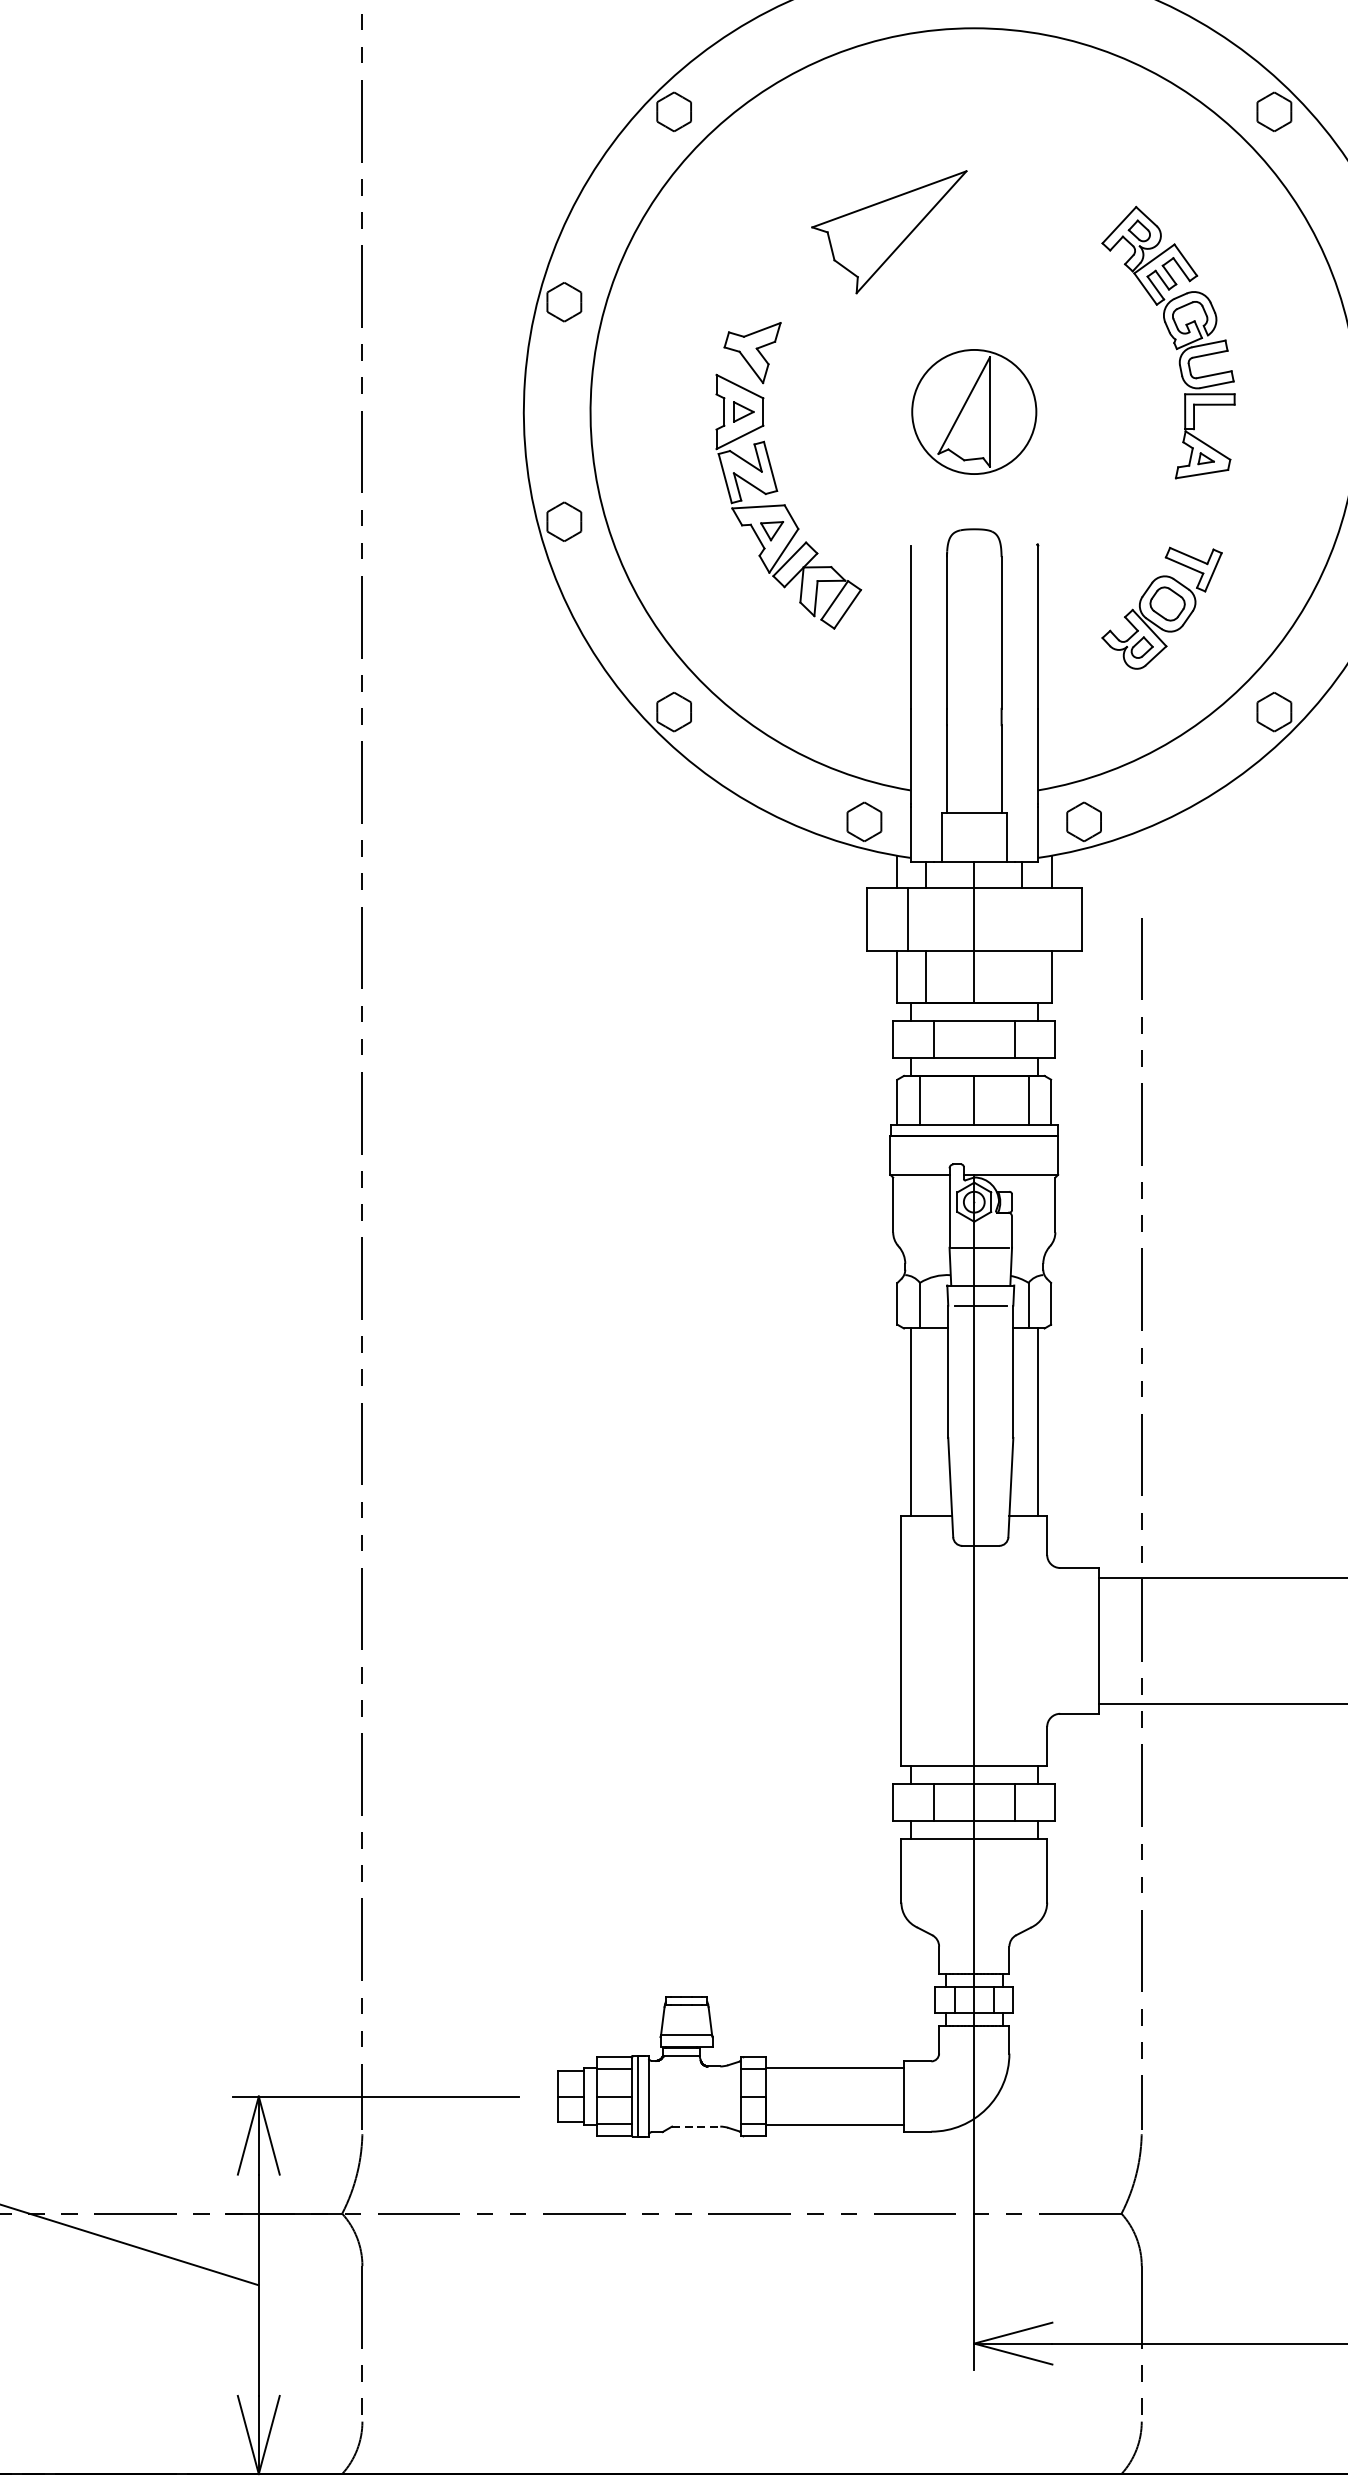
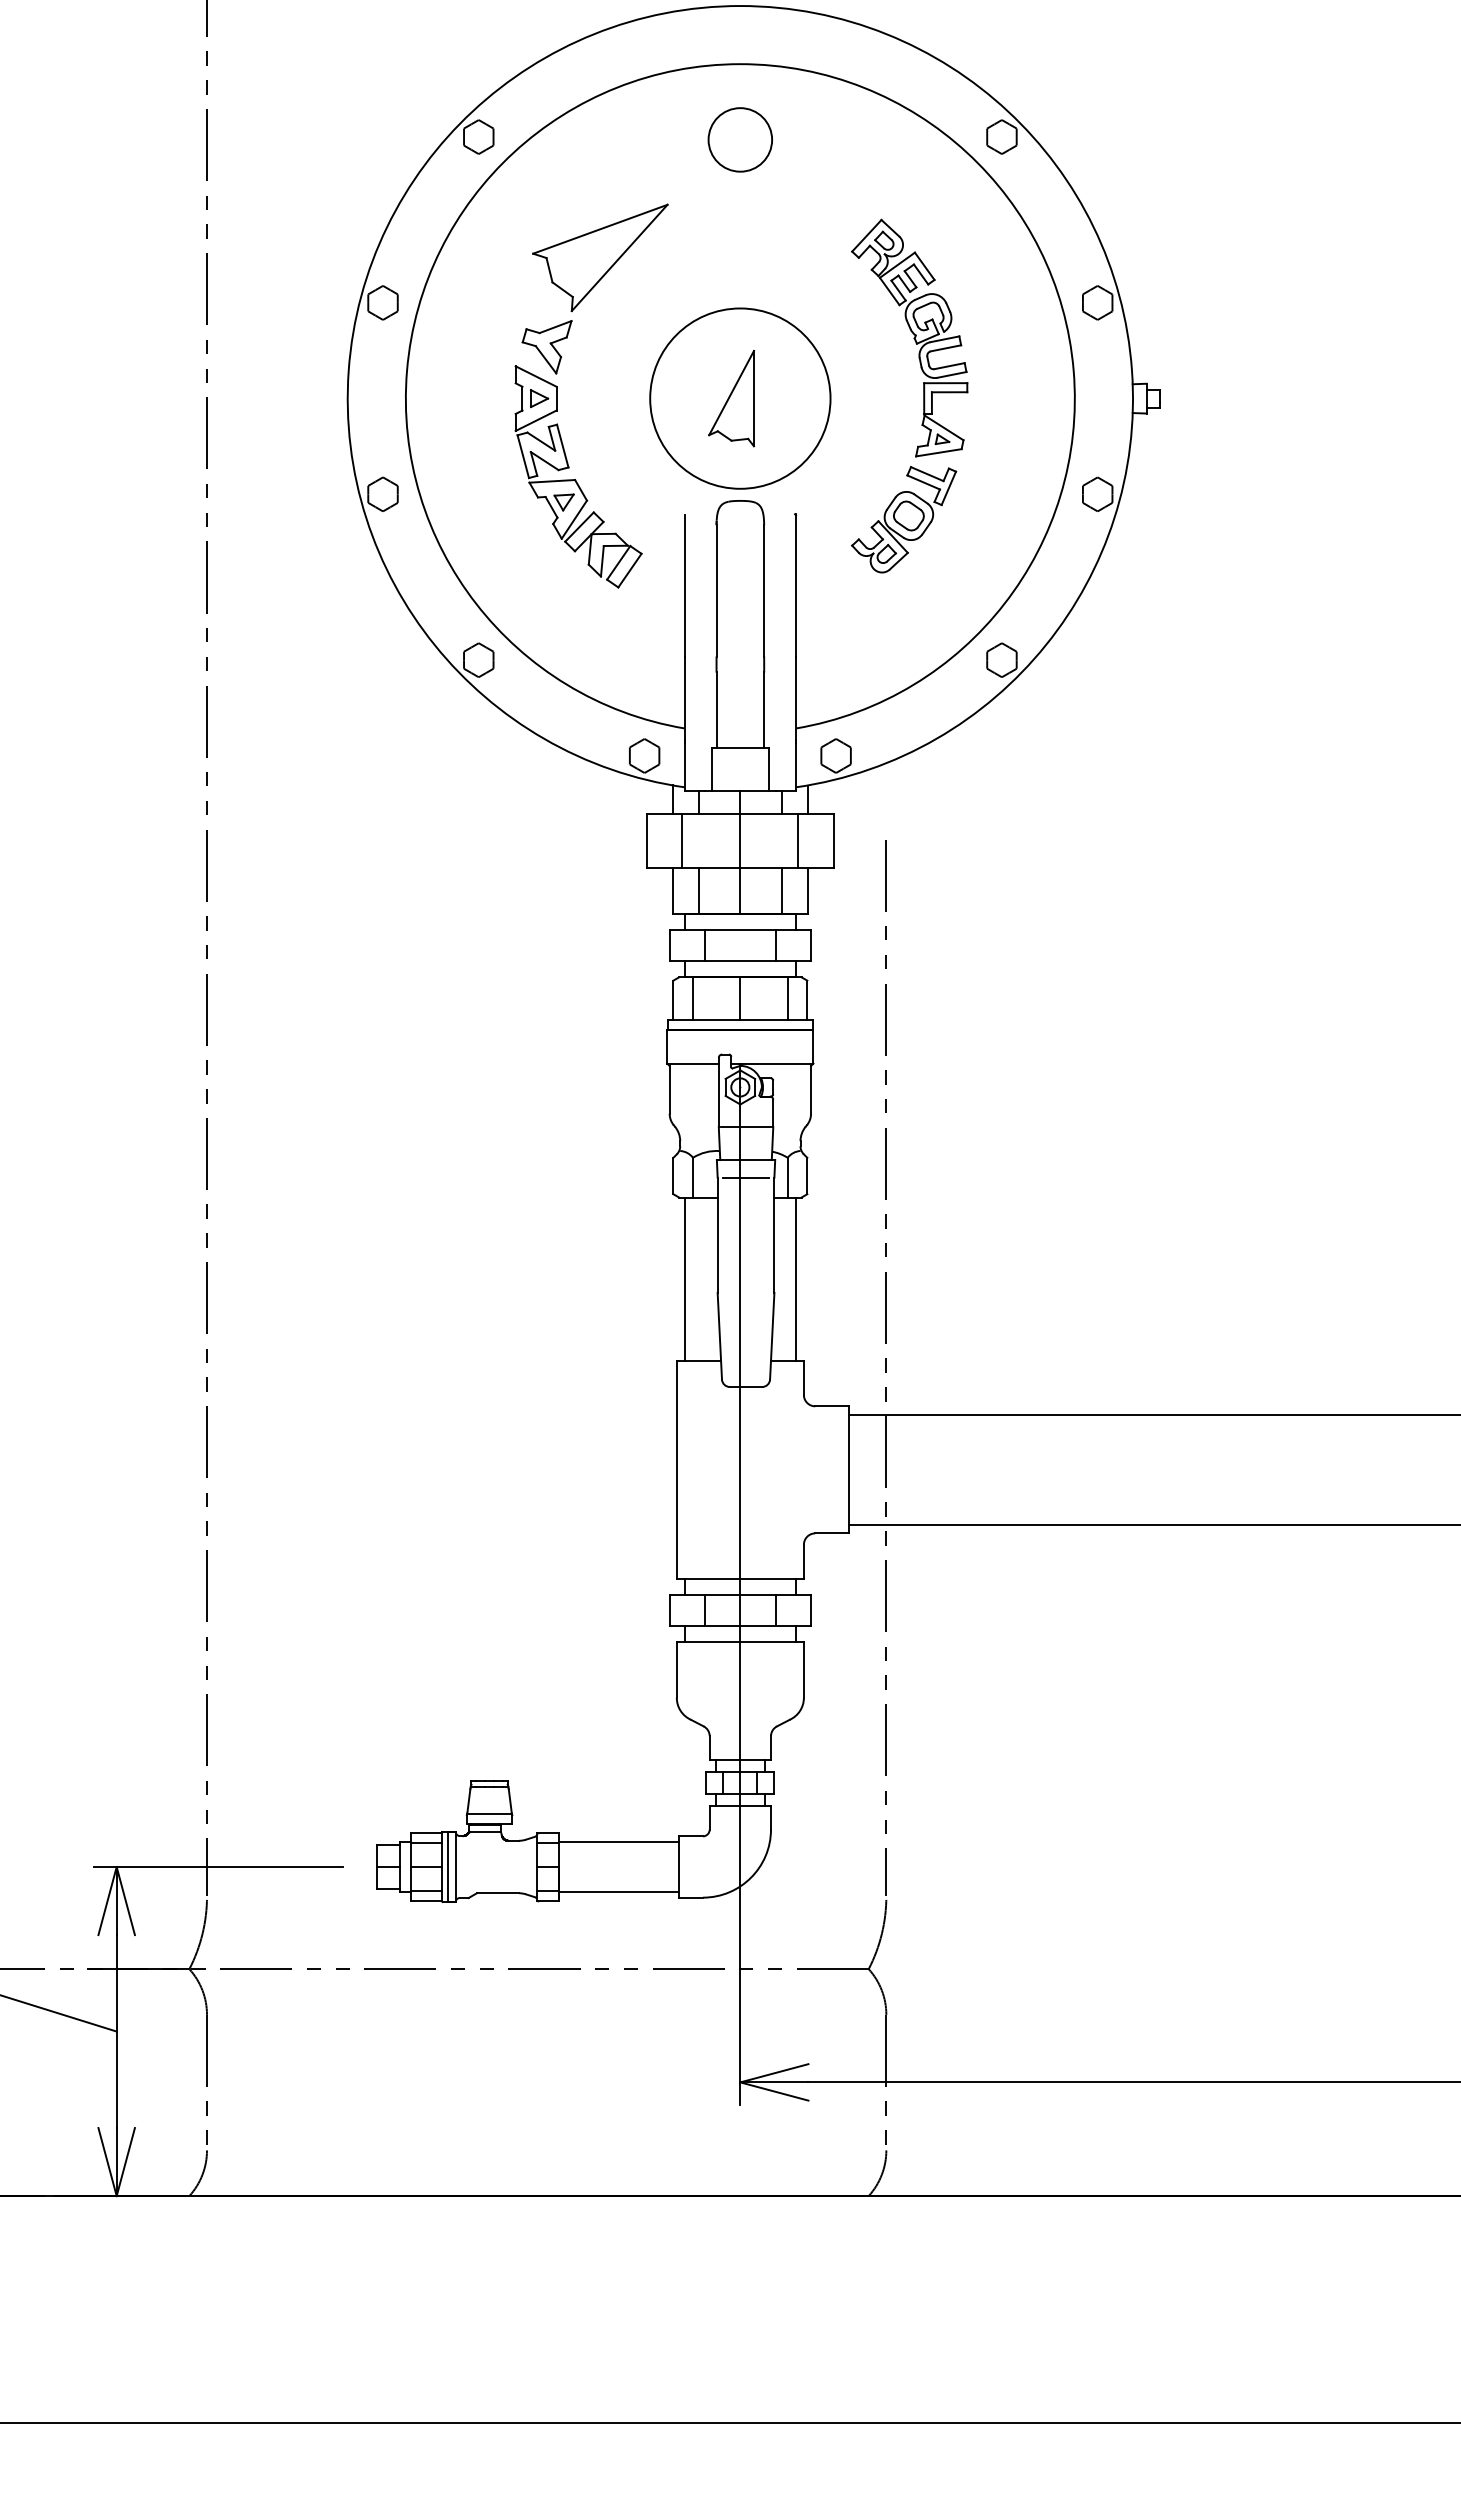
circle: (973, 114) -> (739, 139), added
part: (889, 231) -> (600, 257), moved
circle: (974, 411) -> (740, 398), size x1.67
part: (1162, 608) -> (904, 519), moved
line: (1040, 918) -> (798, 840), added
line: (1022, 976) -> (782, 890), added
line: (695, 2126) -> (497, 1893), dashed -> solid

